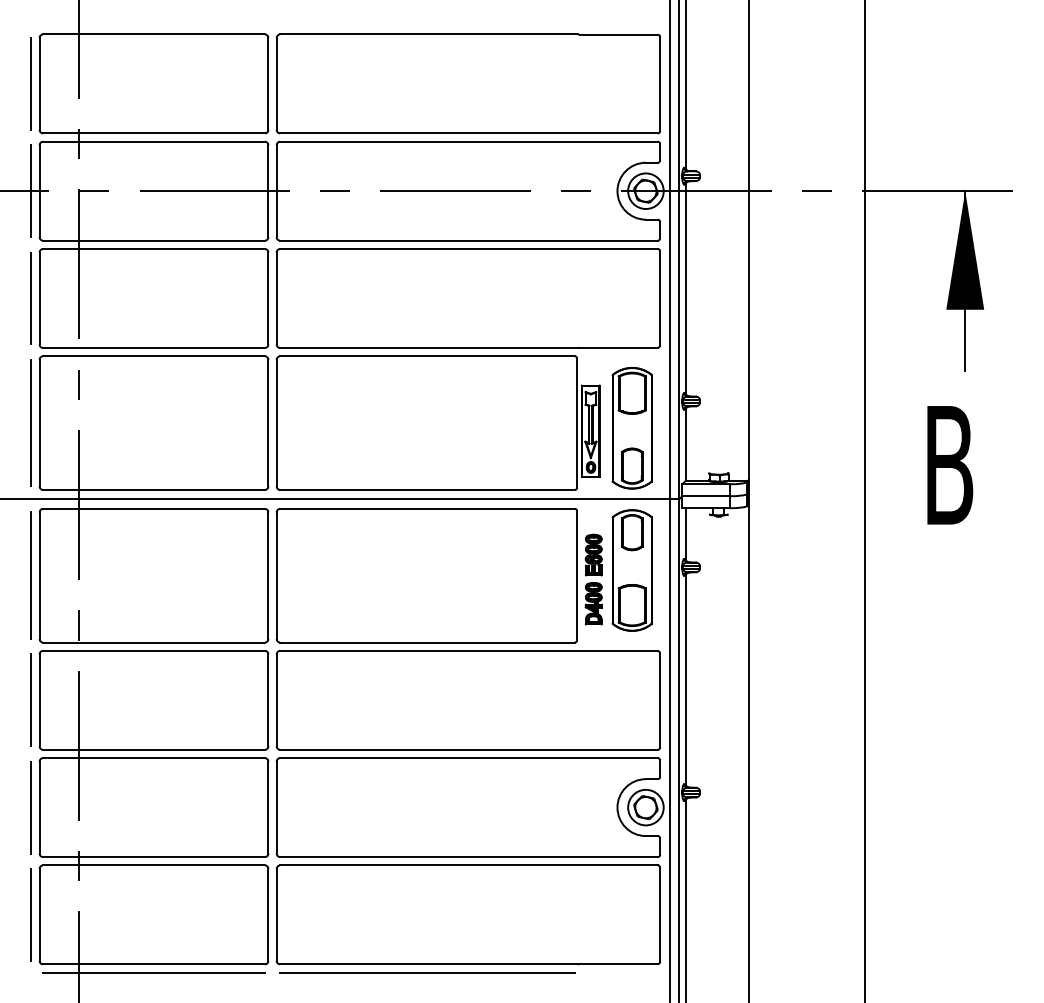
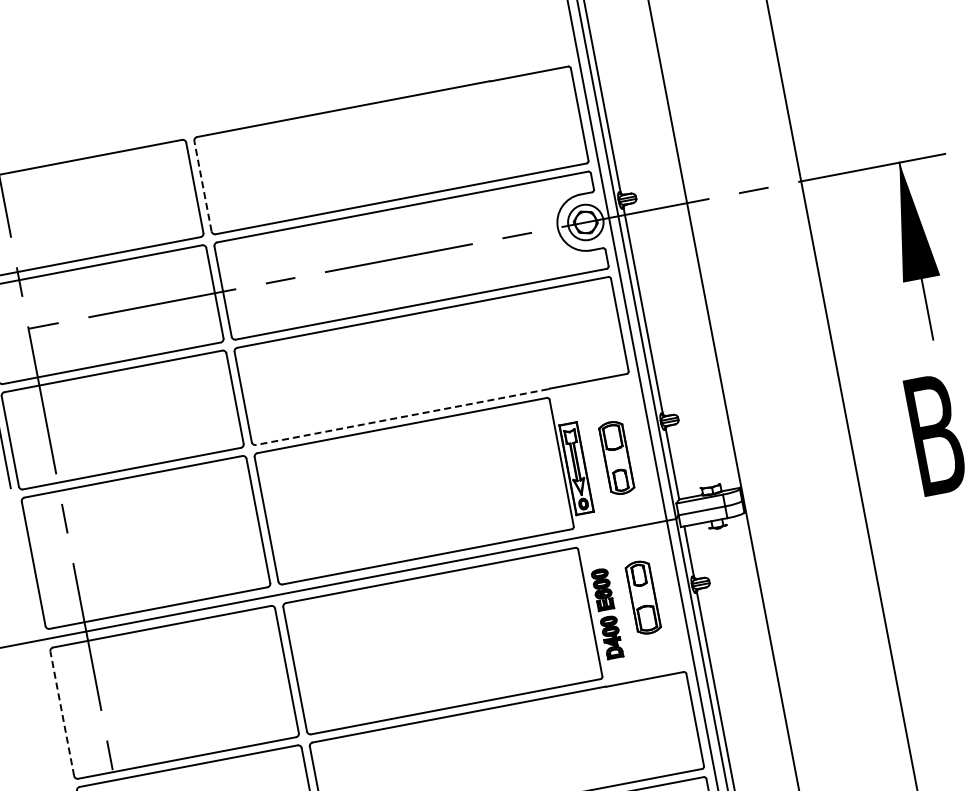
line: (276, 83) -> (202, 185), solid -> dashed
line: (429, 347) -> (402, 416), solid -> dashed
line: (31, 422) -> (25, 564), removed
part: (631, 428) -> (616, 458), size x0.6
part: (631, 570) -> (642, 597), size x0.6
line: (31, 575) -> (54, 715), removed
line: (39, 575) -> (62, 713), solid -> dashed

